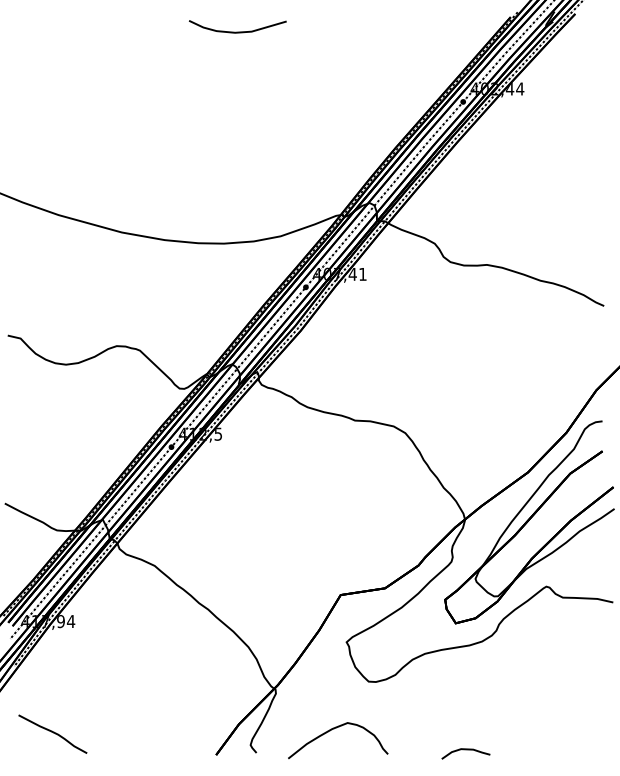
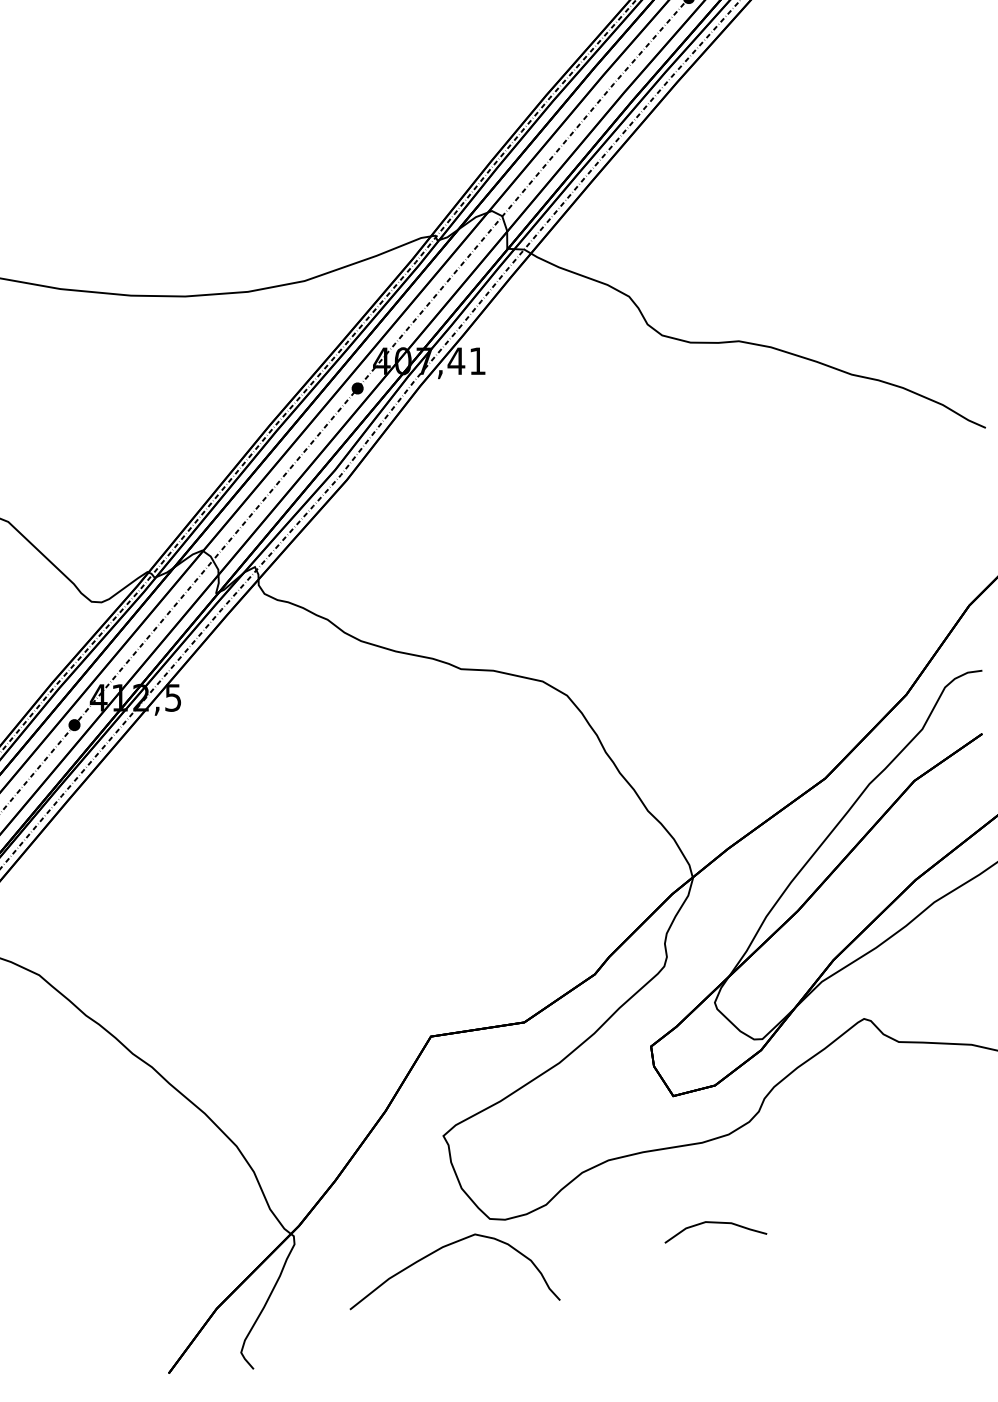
curve: (334, 729) -> (447, 1248), moved
curve: (465, 750) -> (714, 1224), moved

